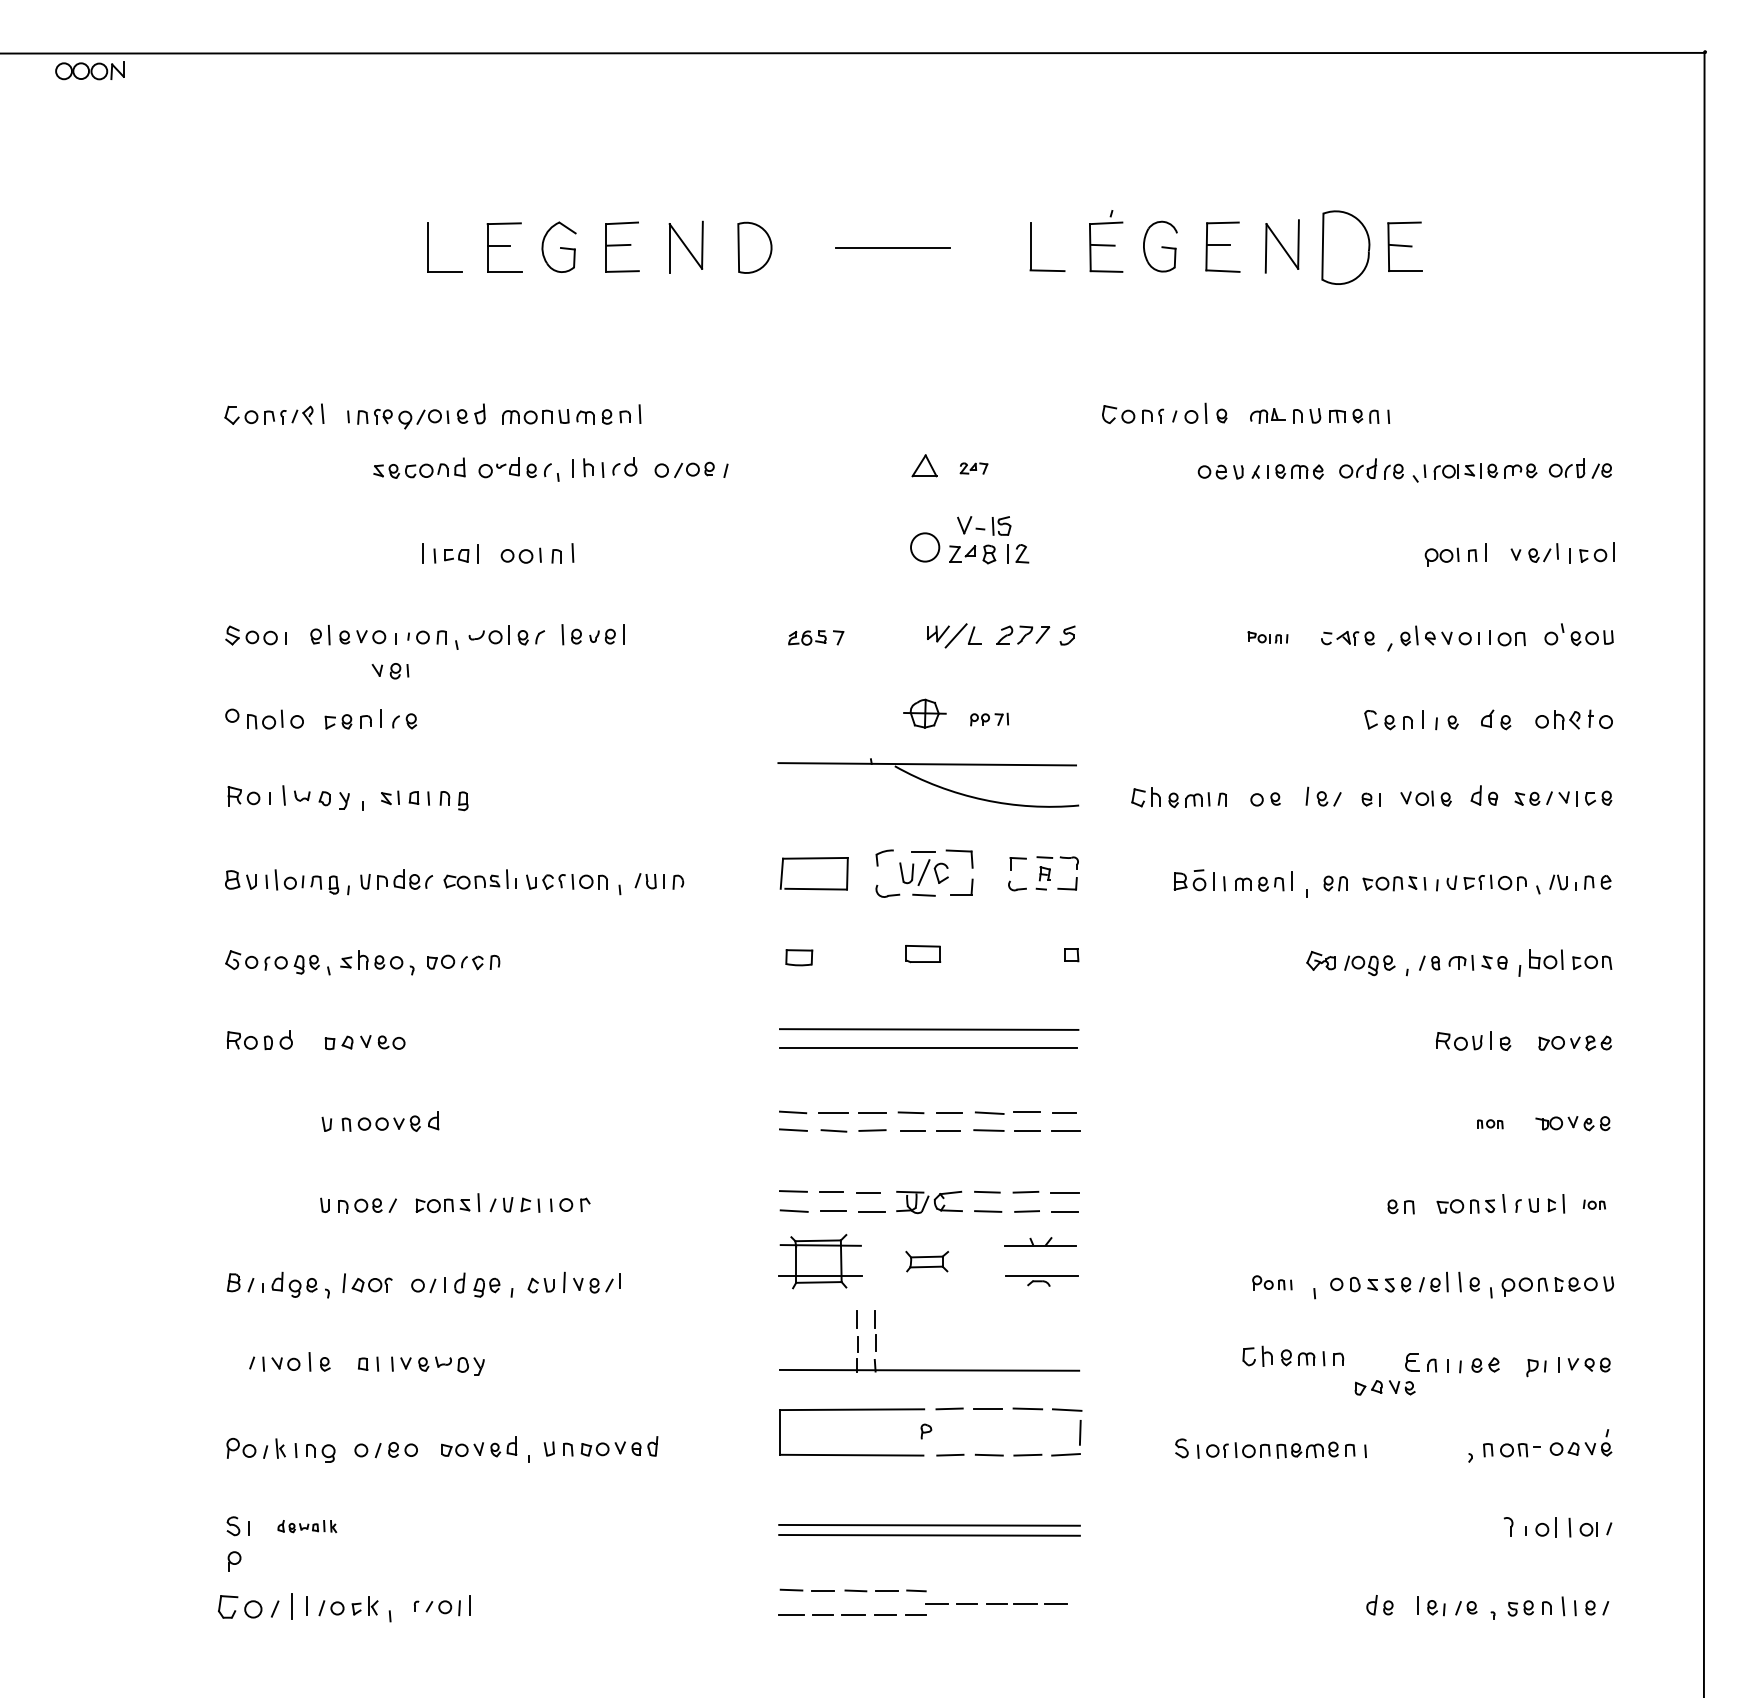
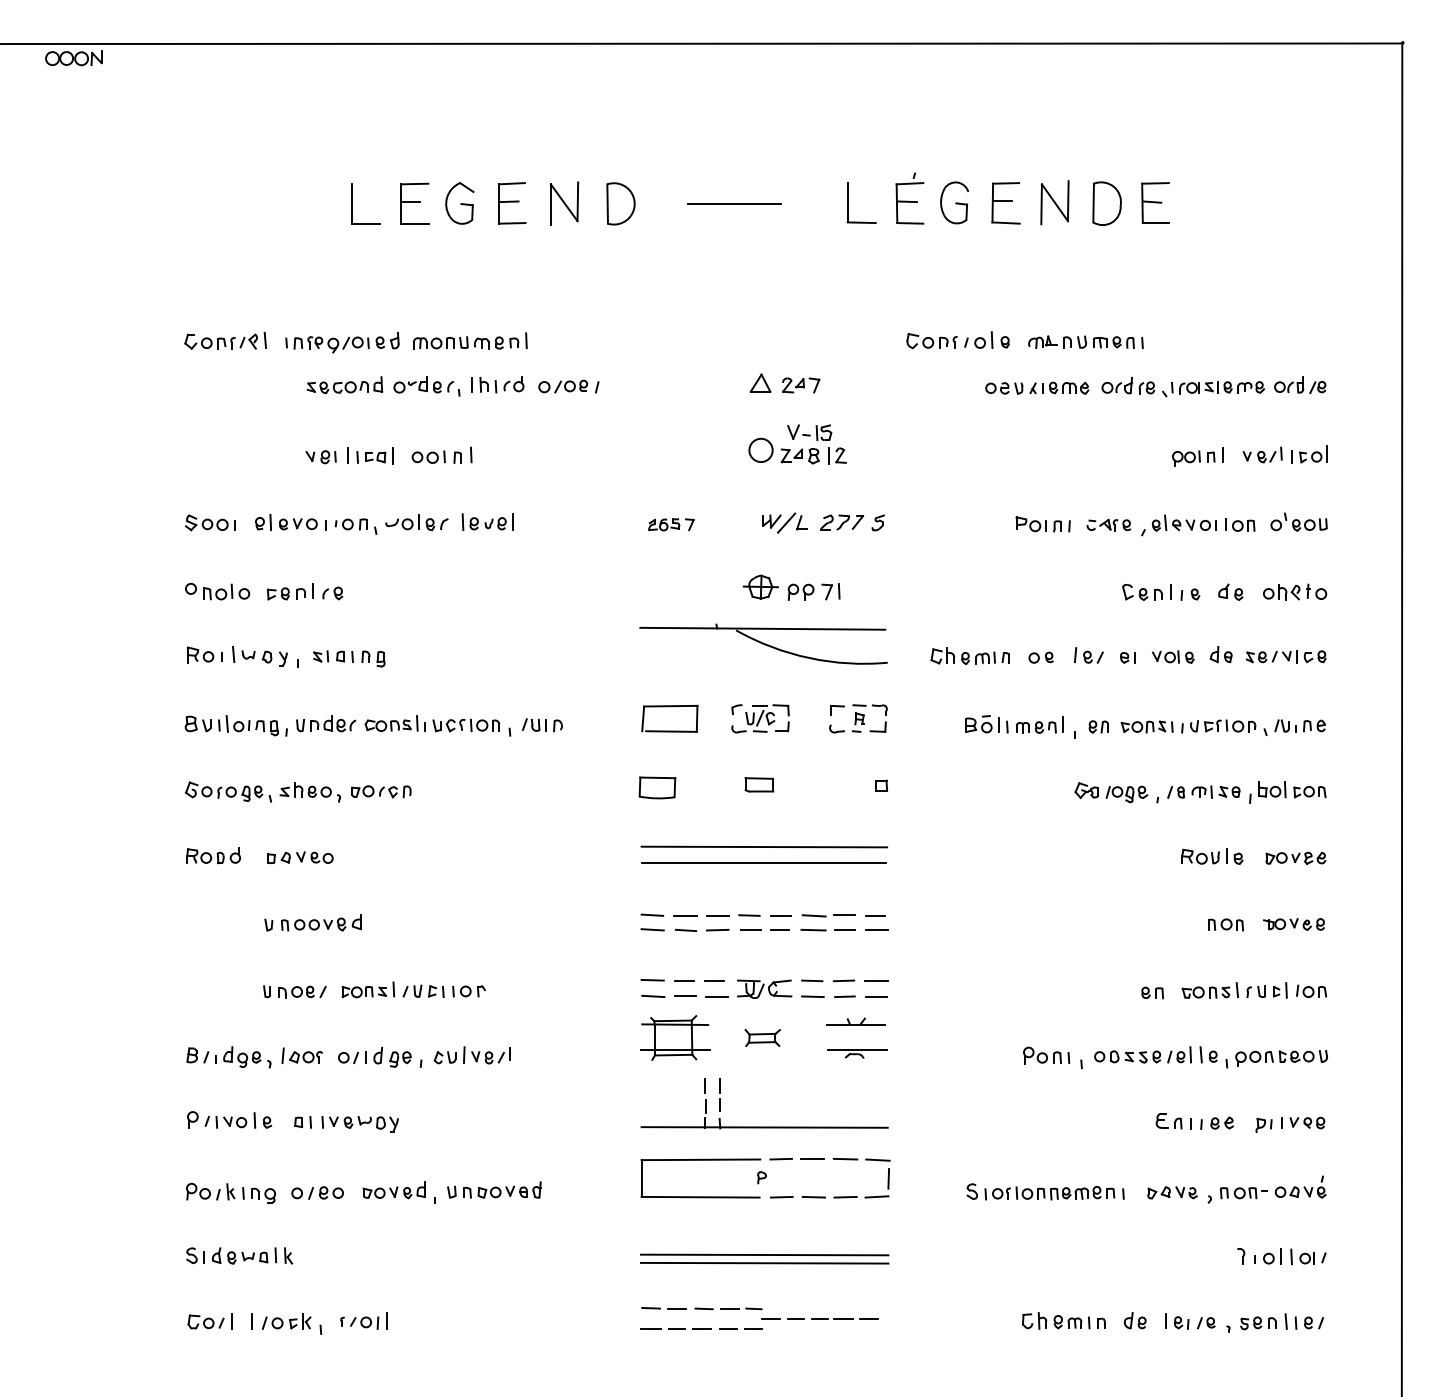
part: (1344, 247) -> (1106, 203), size x0.71
part: (974, 468) -> (801, 385), size x1.67
part: (1267, 637) -> (1042, 524), size x1.67
part: (389, 671) -> (320, 457), moved
part: (988, 718) -> (813, 591), size x1.67
part: (924, 873) -> (760, 718), size x0.71
part: (799, 957) -> (657, 787), size x1.67
part: (1489, 1123) -> (1225, 924), size x1.67
part: (1594, 1203) -> (1311, 990), size x1.67
part: (1272, 1282) -> (1046, 1055), size x1.43
part: (1292, 1355) -> (1063, 1320), moved
part: (1385, 1387) -> (1172, 1192), moved
part: (307, 1525) -> (252, 1255), size x1.67
part: (234, 1561) -> (192, 1119), moved
part: (254, 1606) -> (209, 1321), size x0.71

